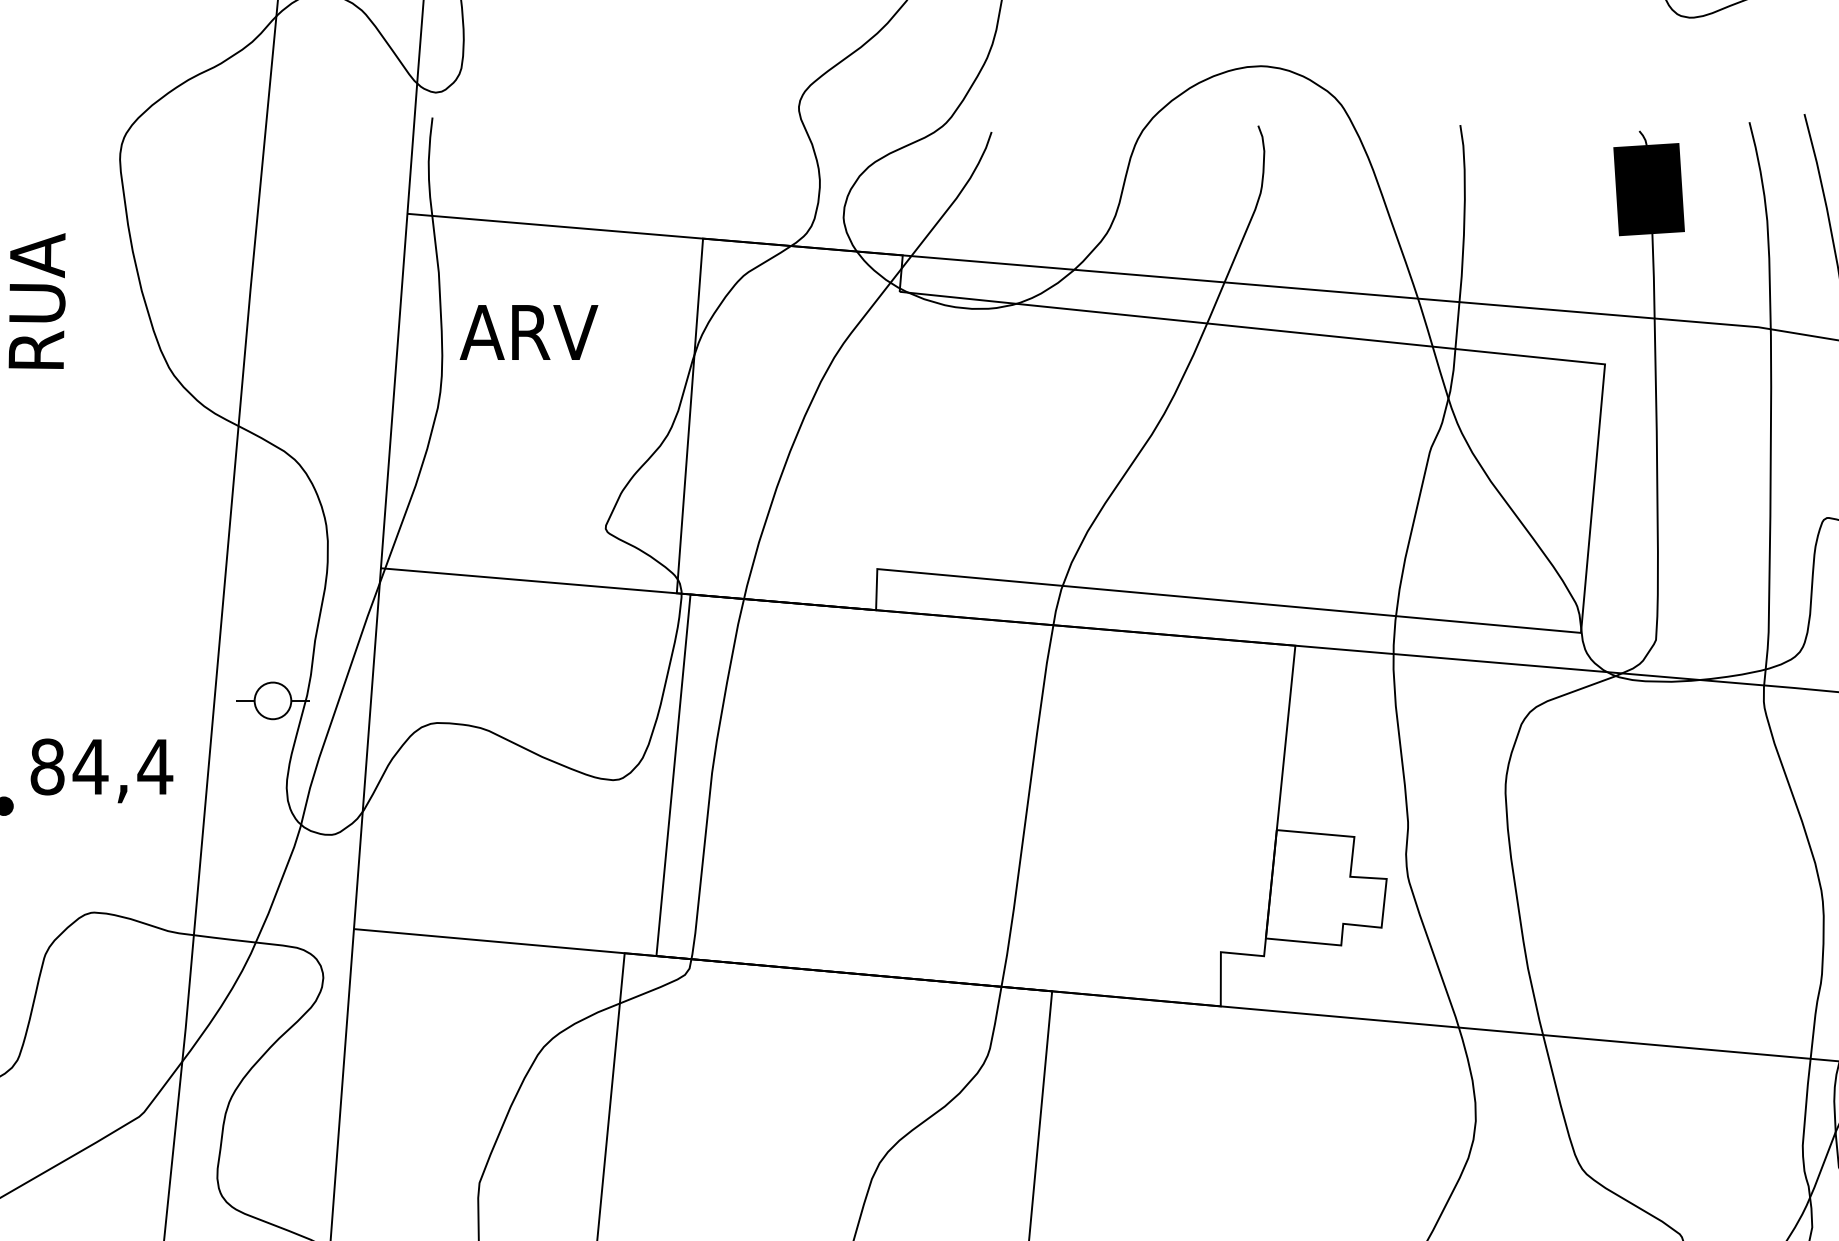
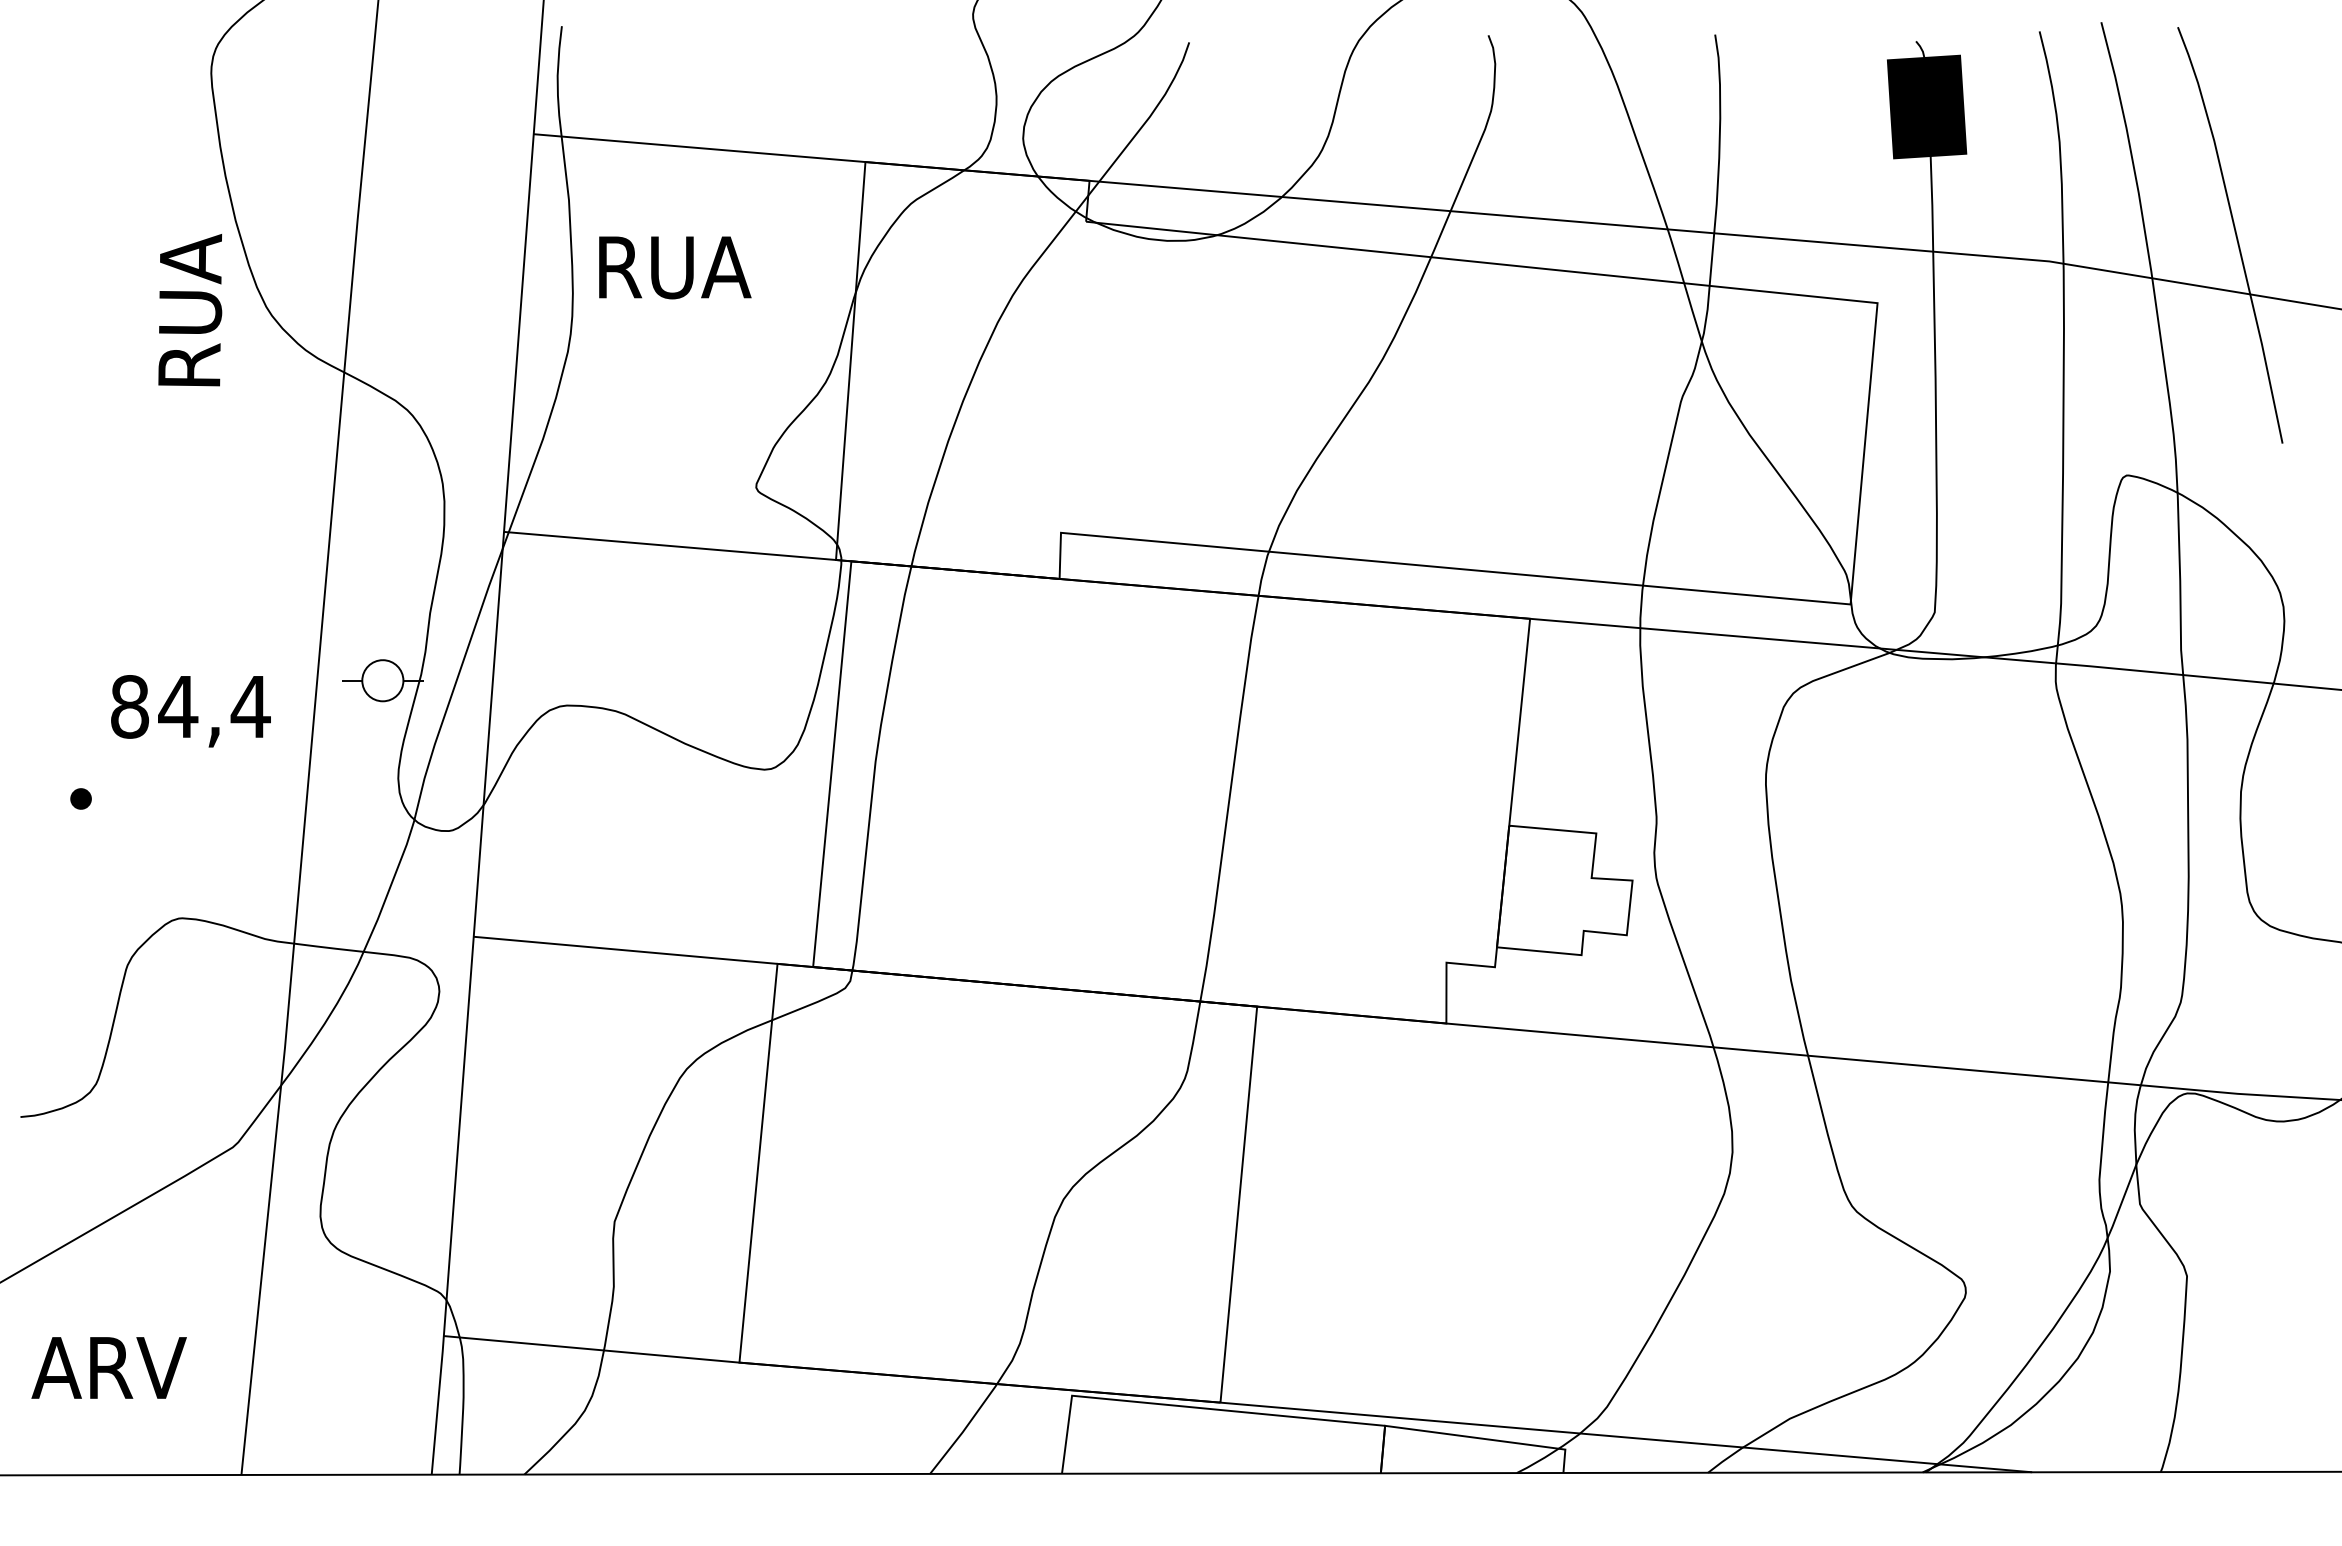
text: (37, 301) -> (190, 310), moved
text: (530, 332) -> (671, 267), ARV -> RUA
text: (101, 771) -> (190, 711), moved

